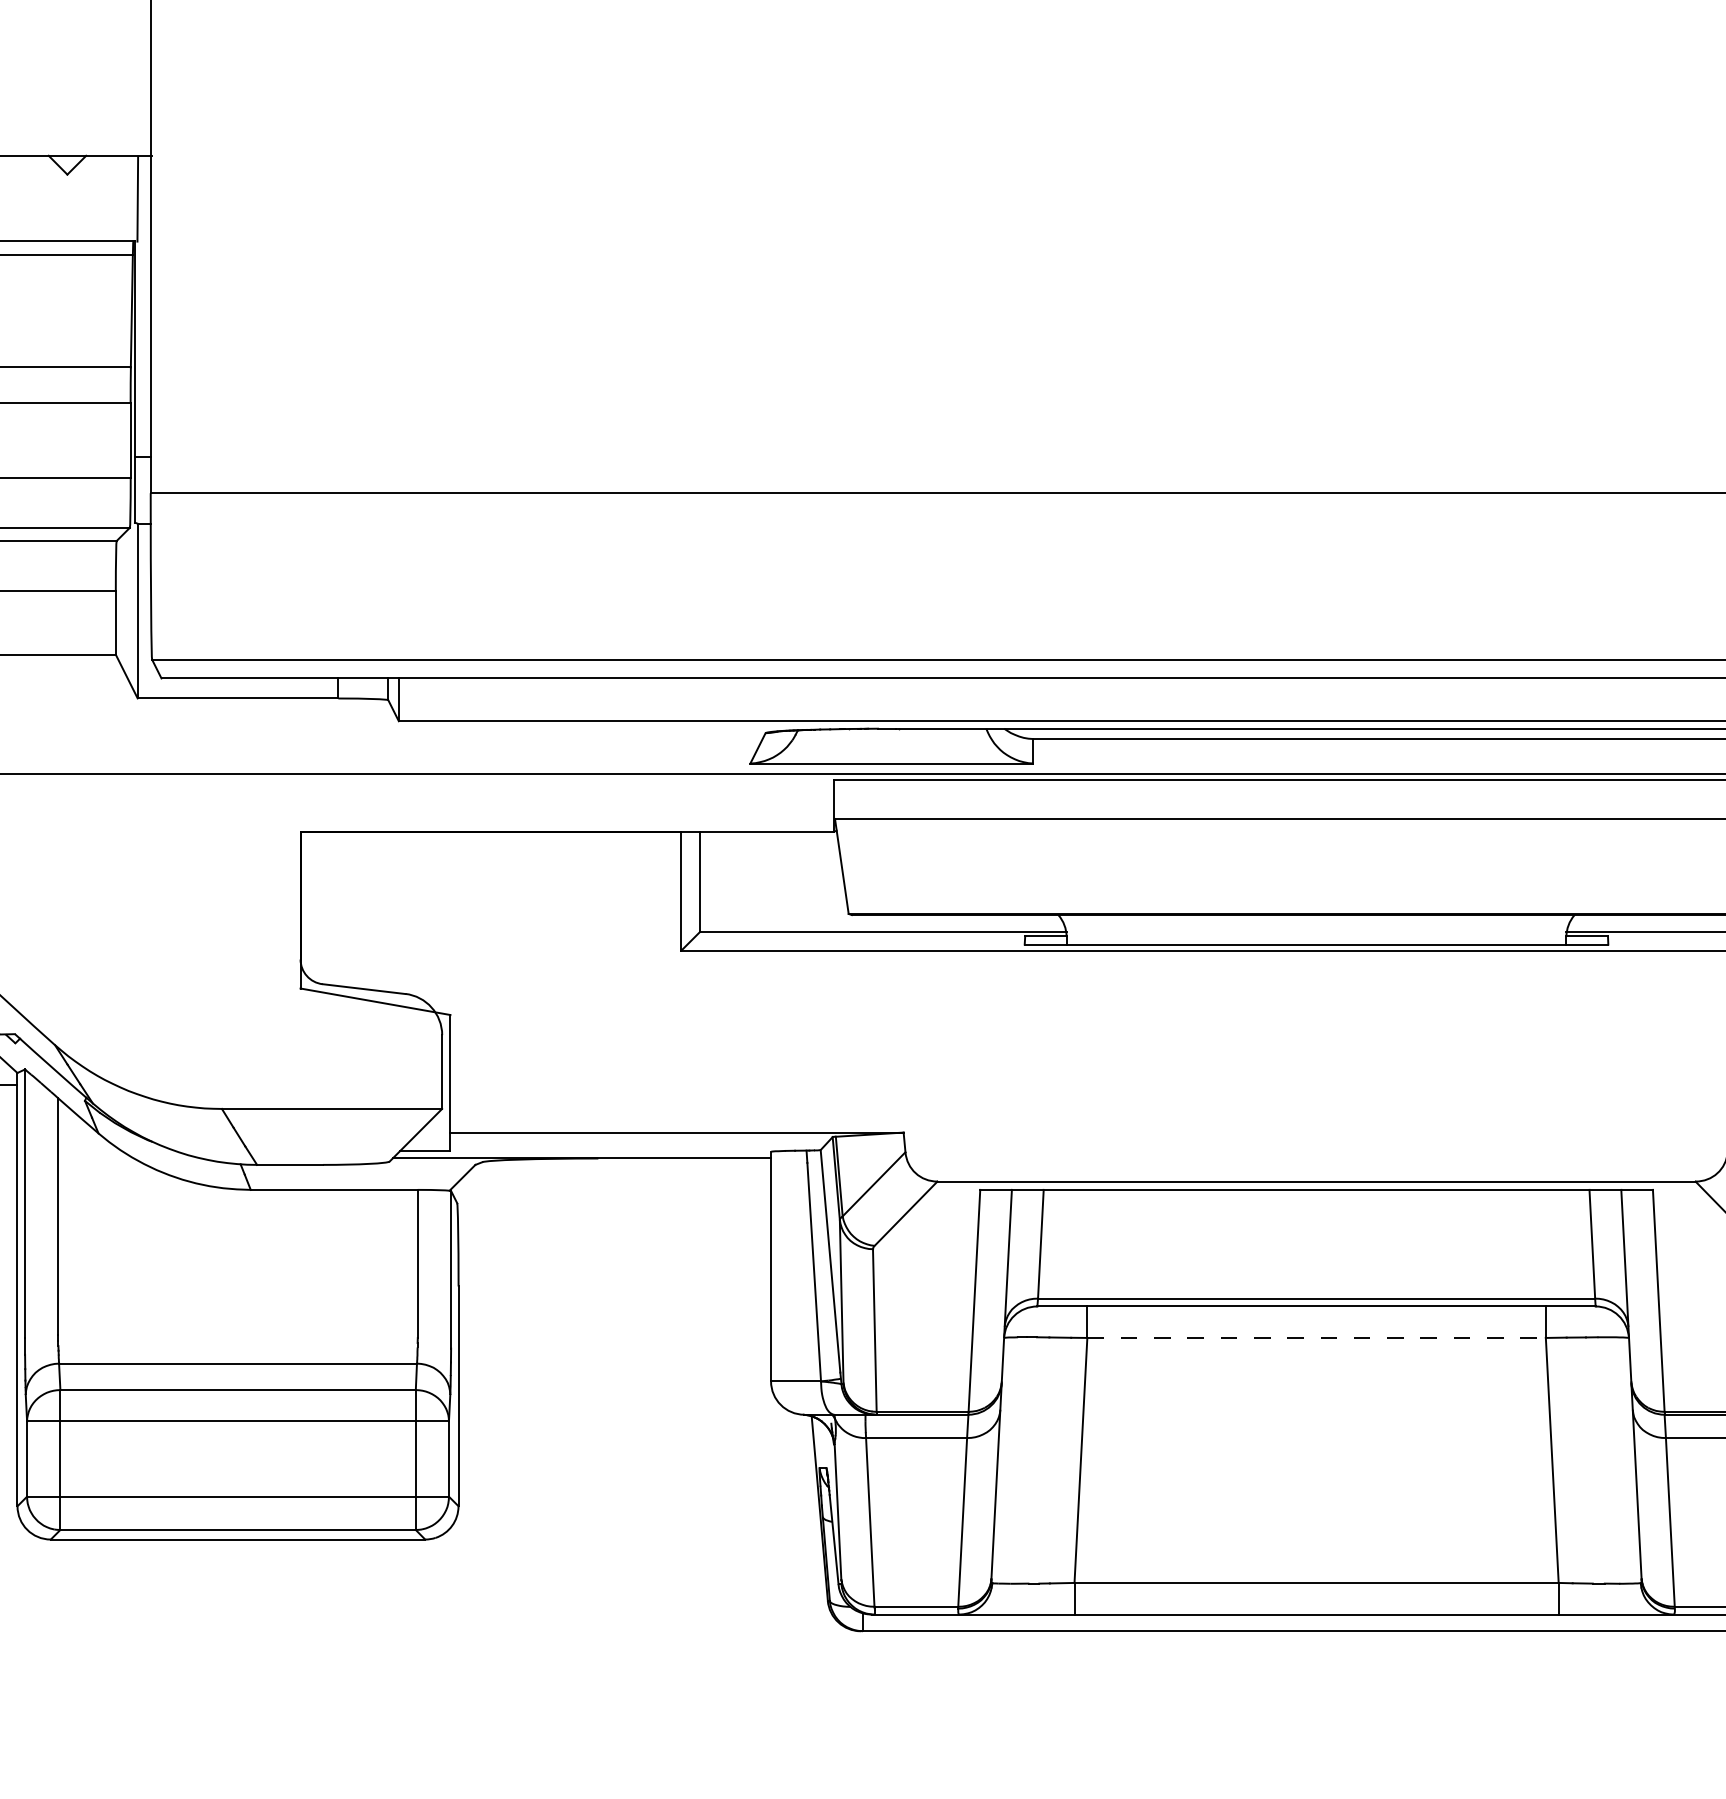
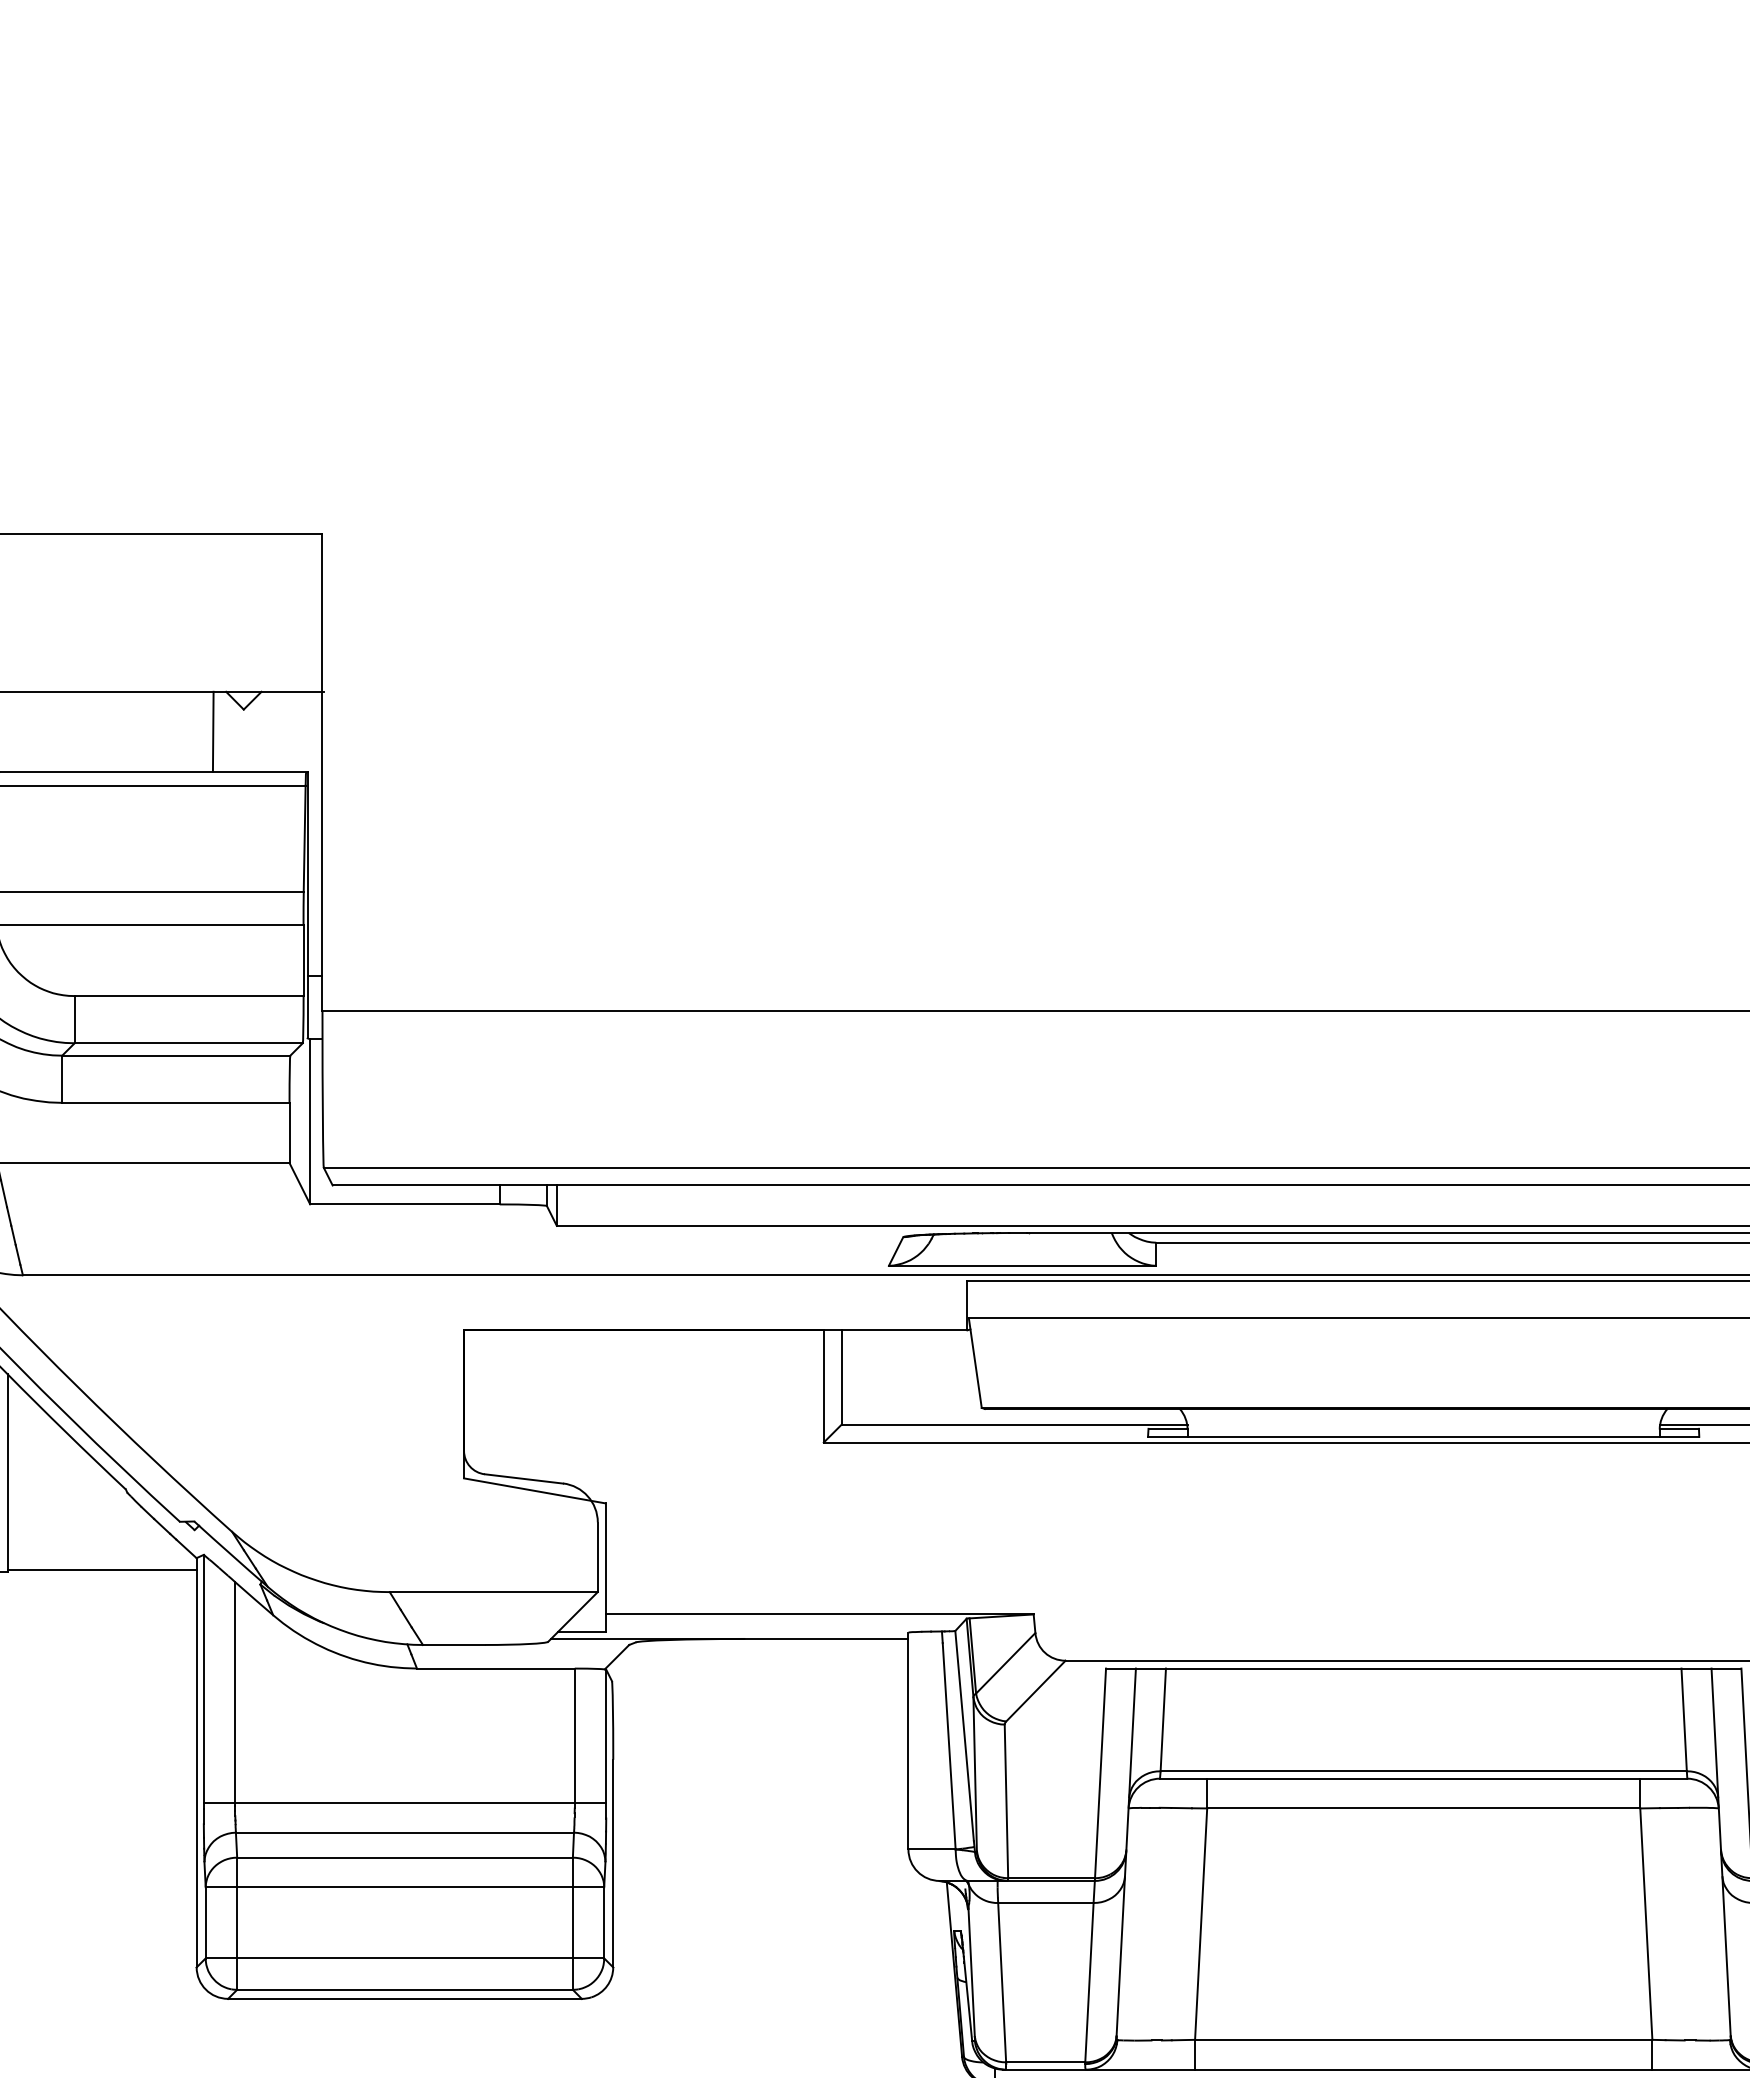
line: (136, 198) -> (212, 731), moved
line: (237, 1332) -> (404, 1803), added
line: (1316, 1338) -> (1423, 1808), dashed -> solid

